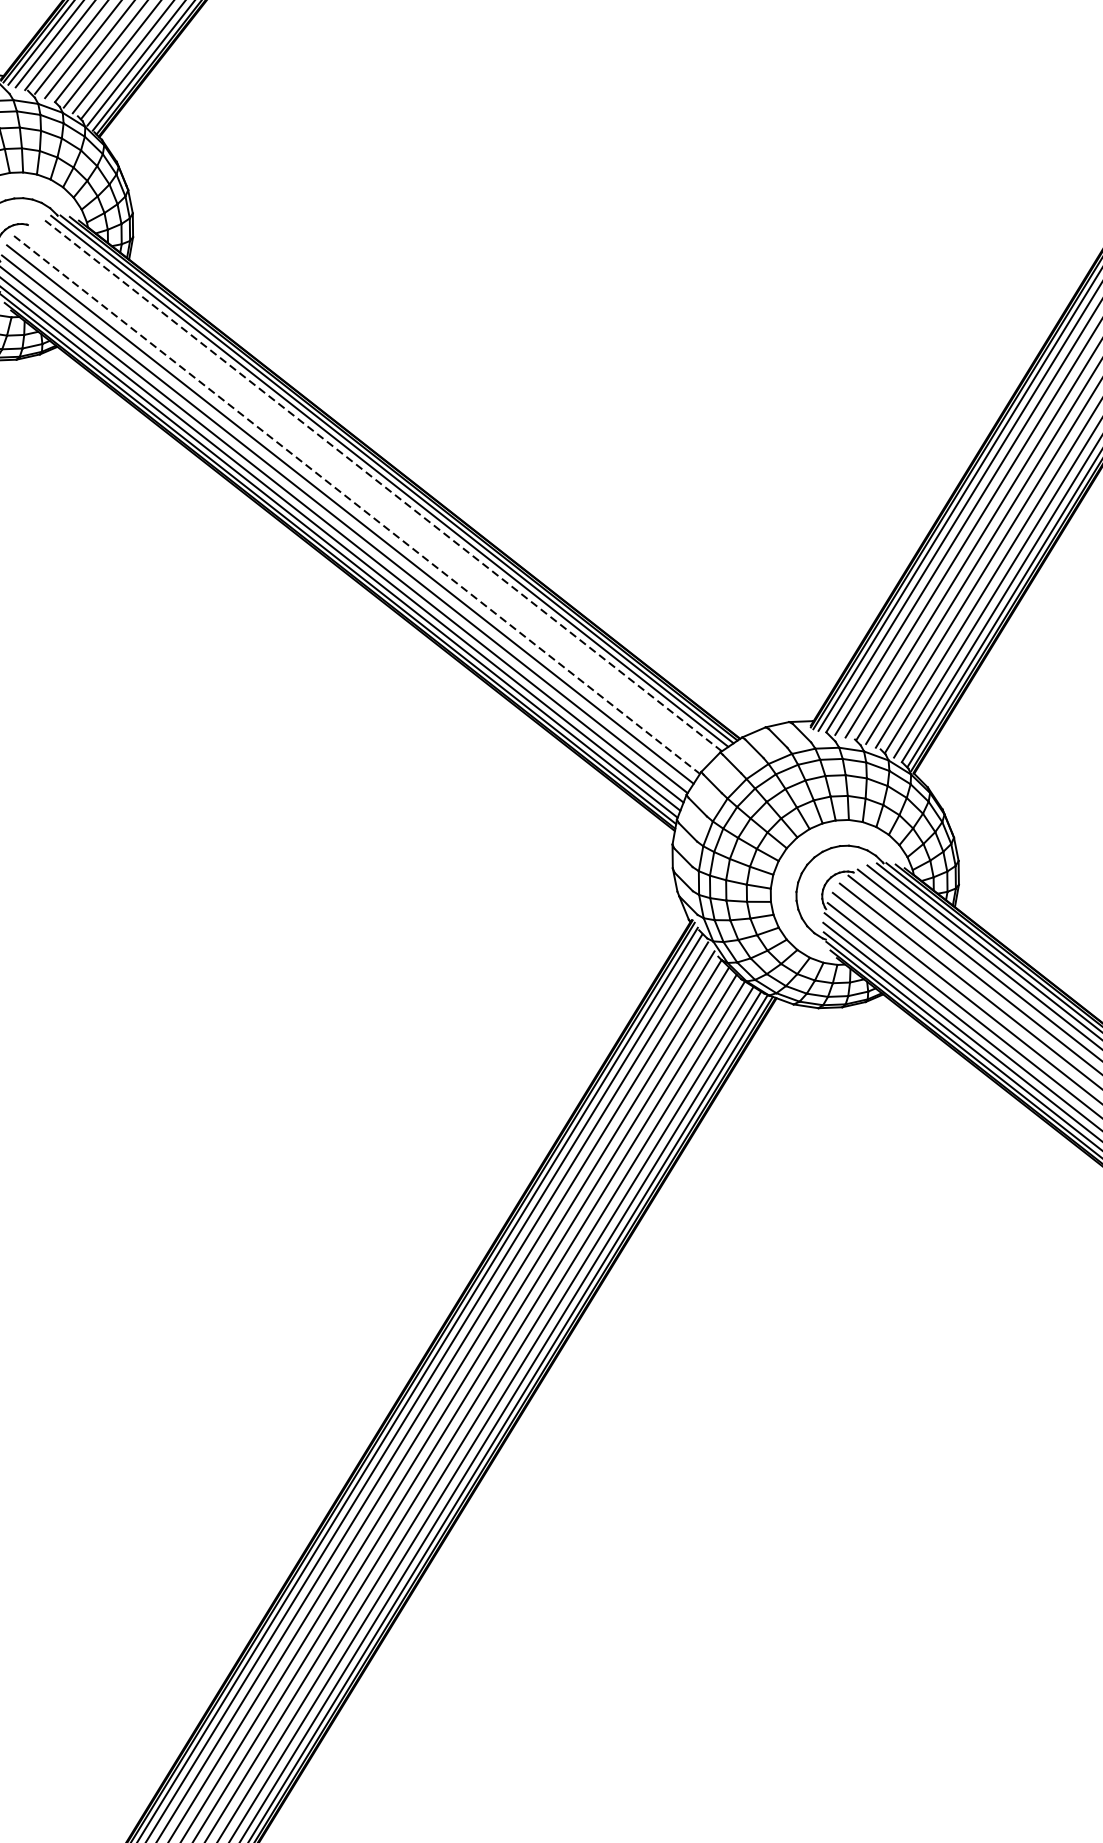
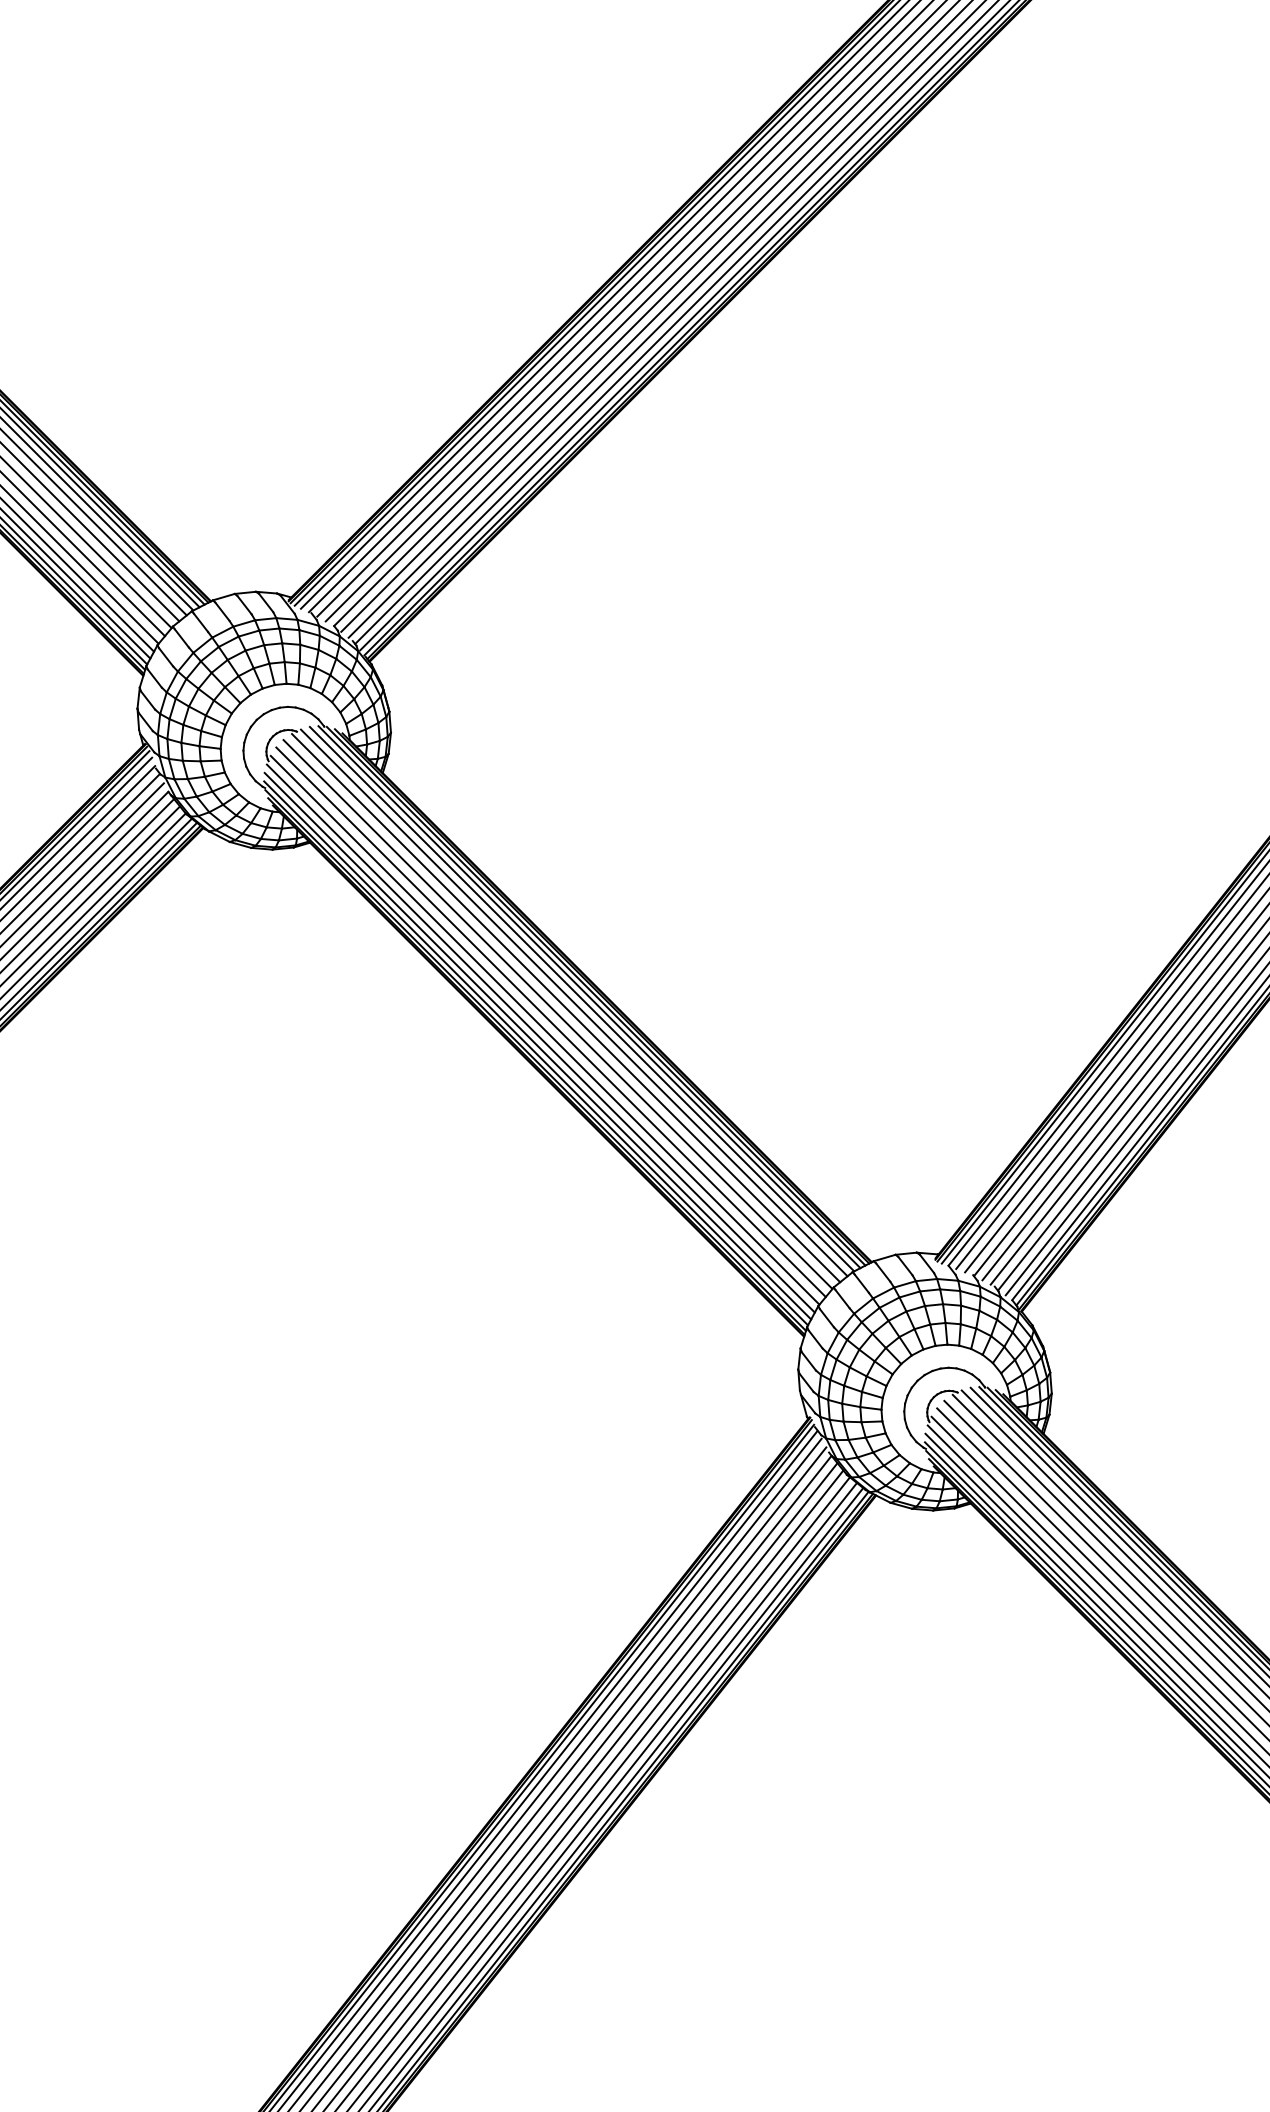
line: (382, 484) -> (582, 999), dashed -> solid
line: (372, 489) -> (573, 1002), added
line: (365, 497) -> (566, 1008), added
line: (357, 504) -> (558, 1014), dashed -> solid

